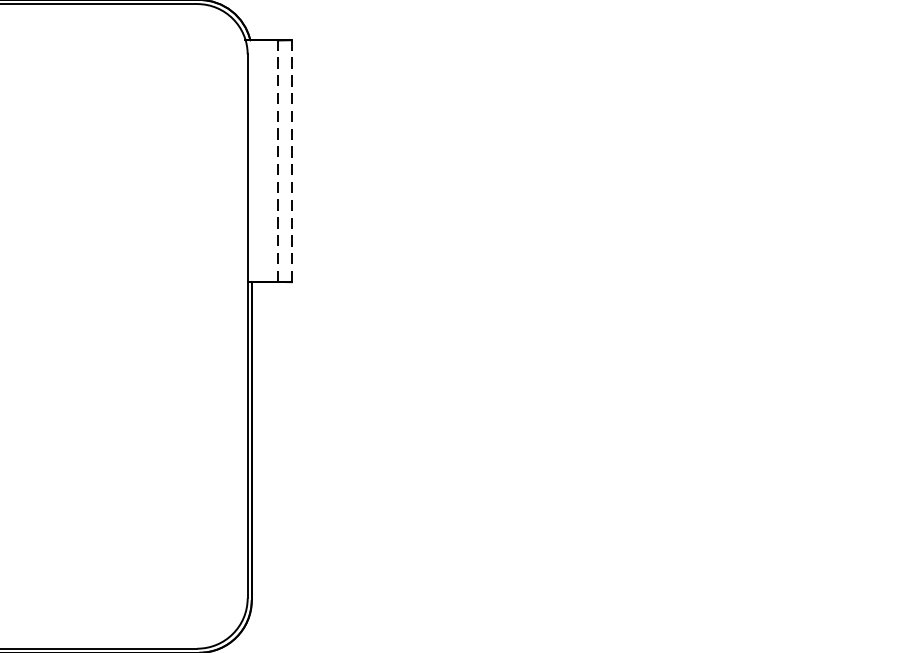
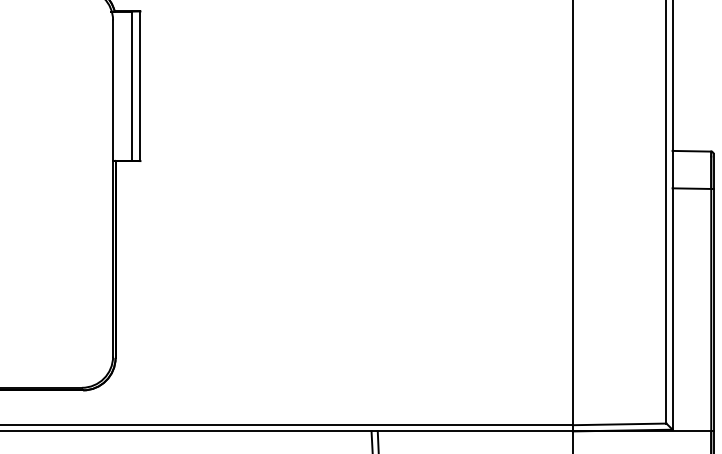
line: (277, 161) -> (131, 86), dashed -> solid
line: (292, 161) -> (140, 86), dashed -> solid

